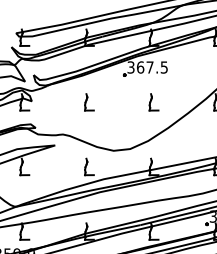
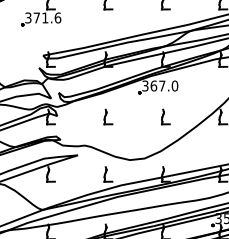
text: (163, 66) -> (174, 85), 367.5 -> 367.0

